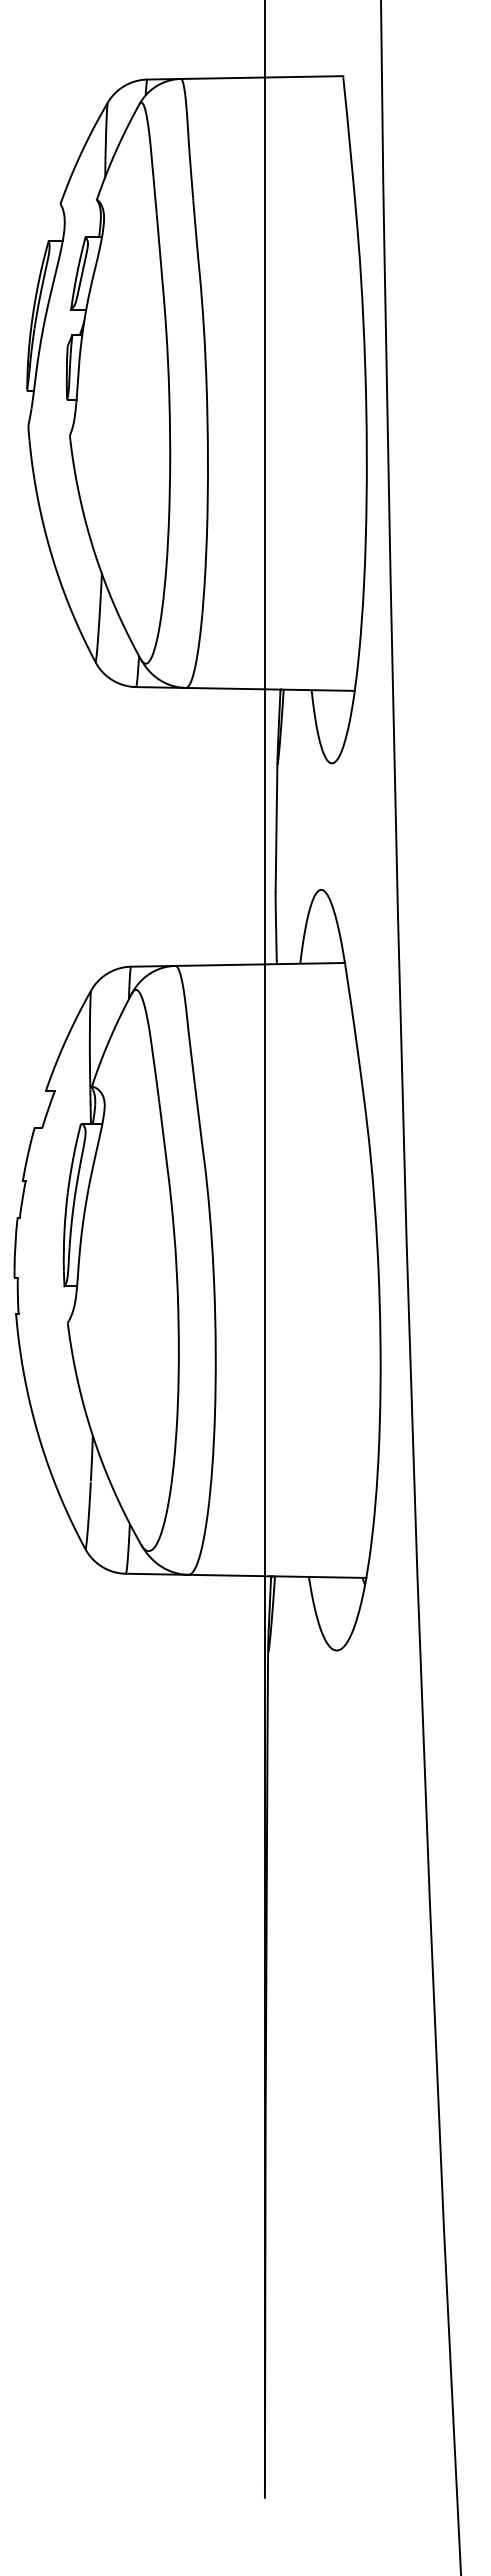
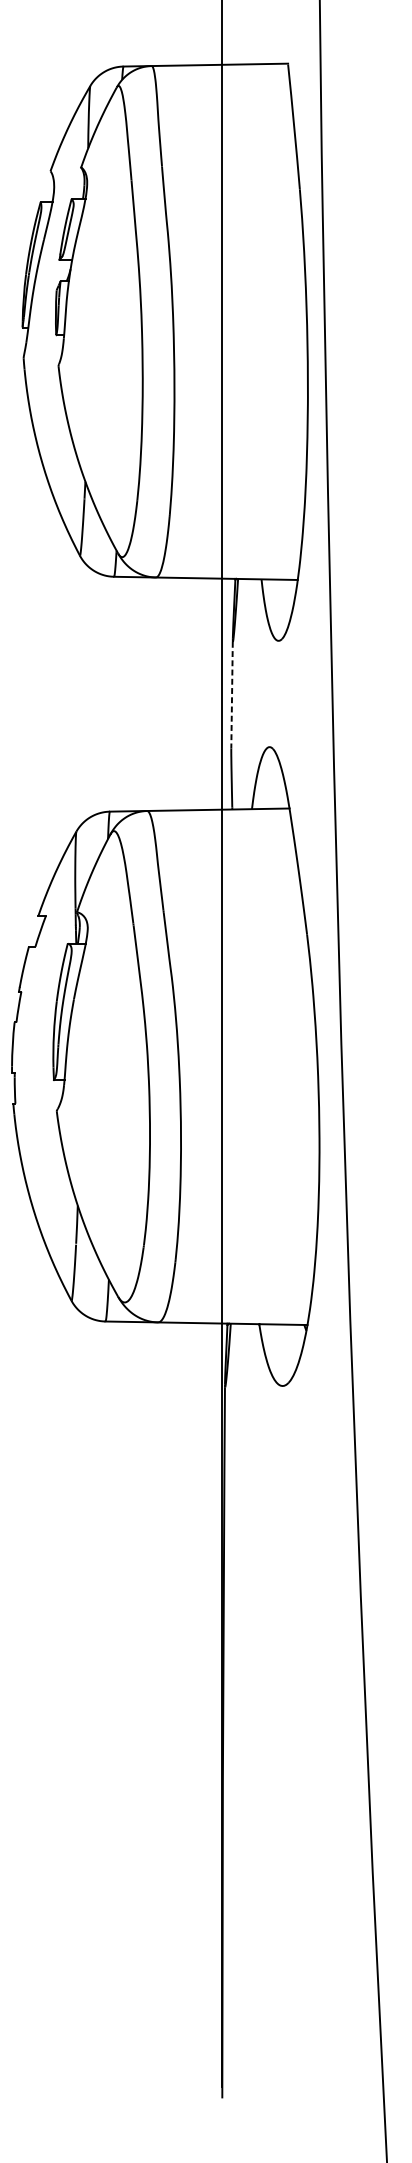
line: (276, 828) -> (232, 695), solid -> dashed

